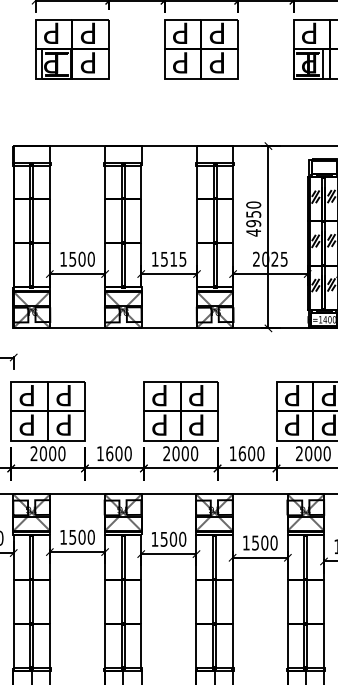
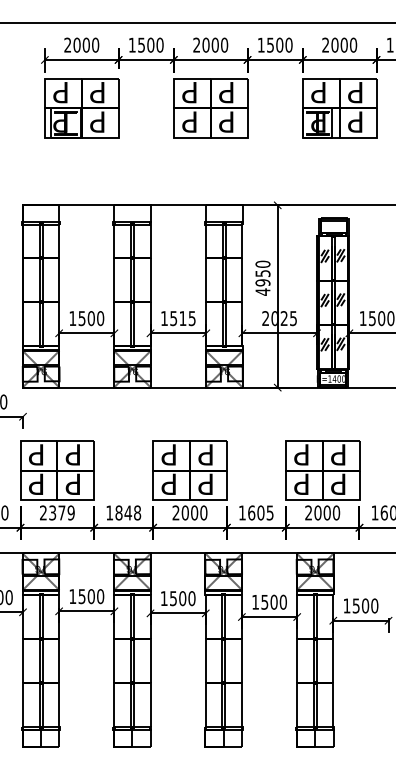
text: (52, 453) -> (61, 512), 2000 -> 2379
text: (119, 453) -> (128, 512), 1600 -> 1848
text: (260, 453) -> (269, 512), 1600 -> 1605

